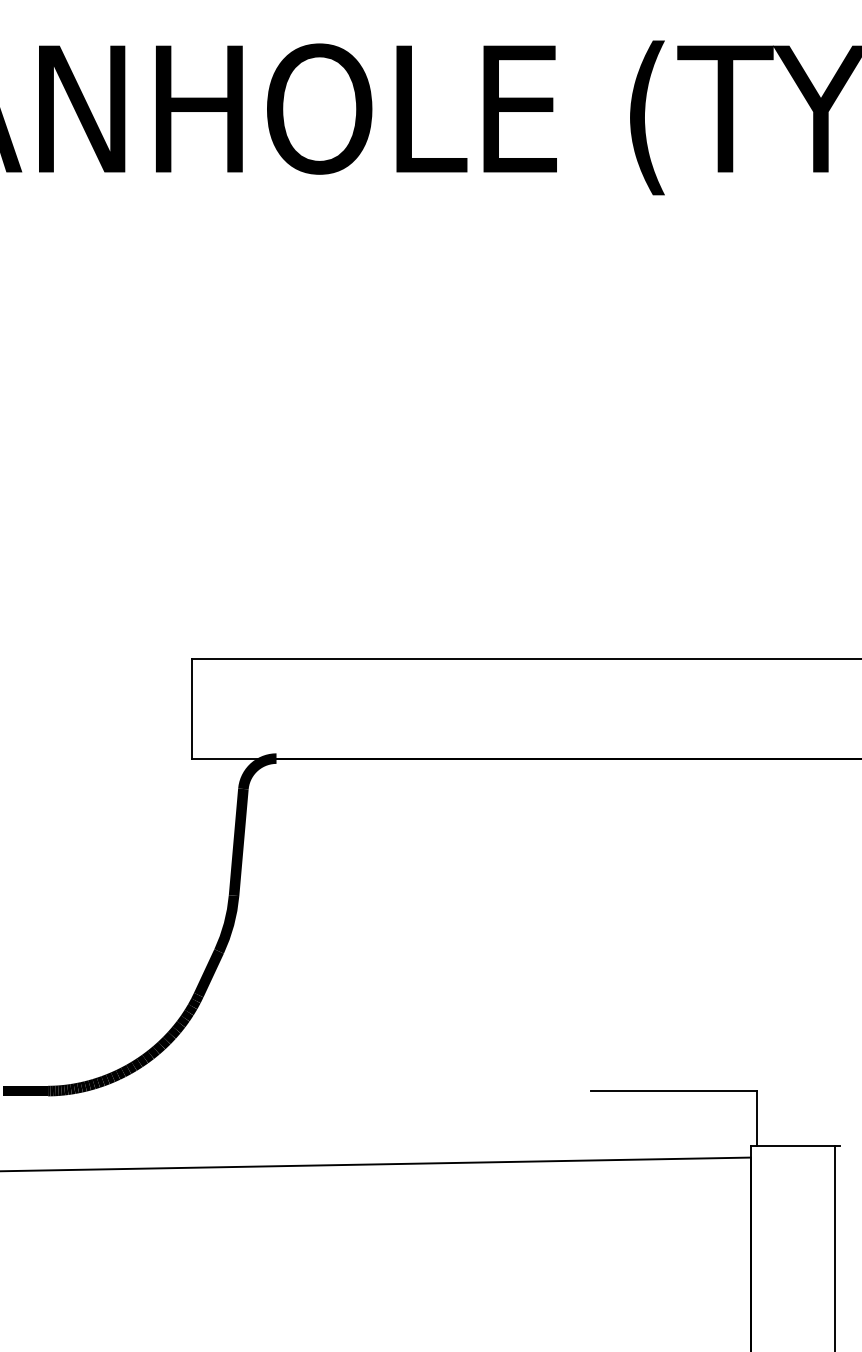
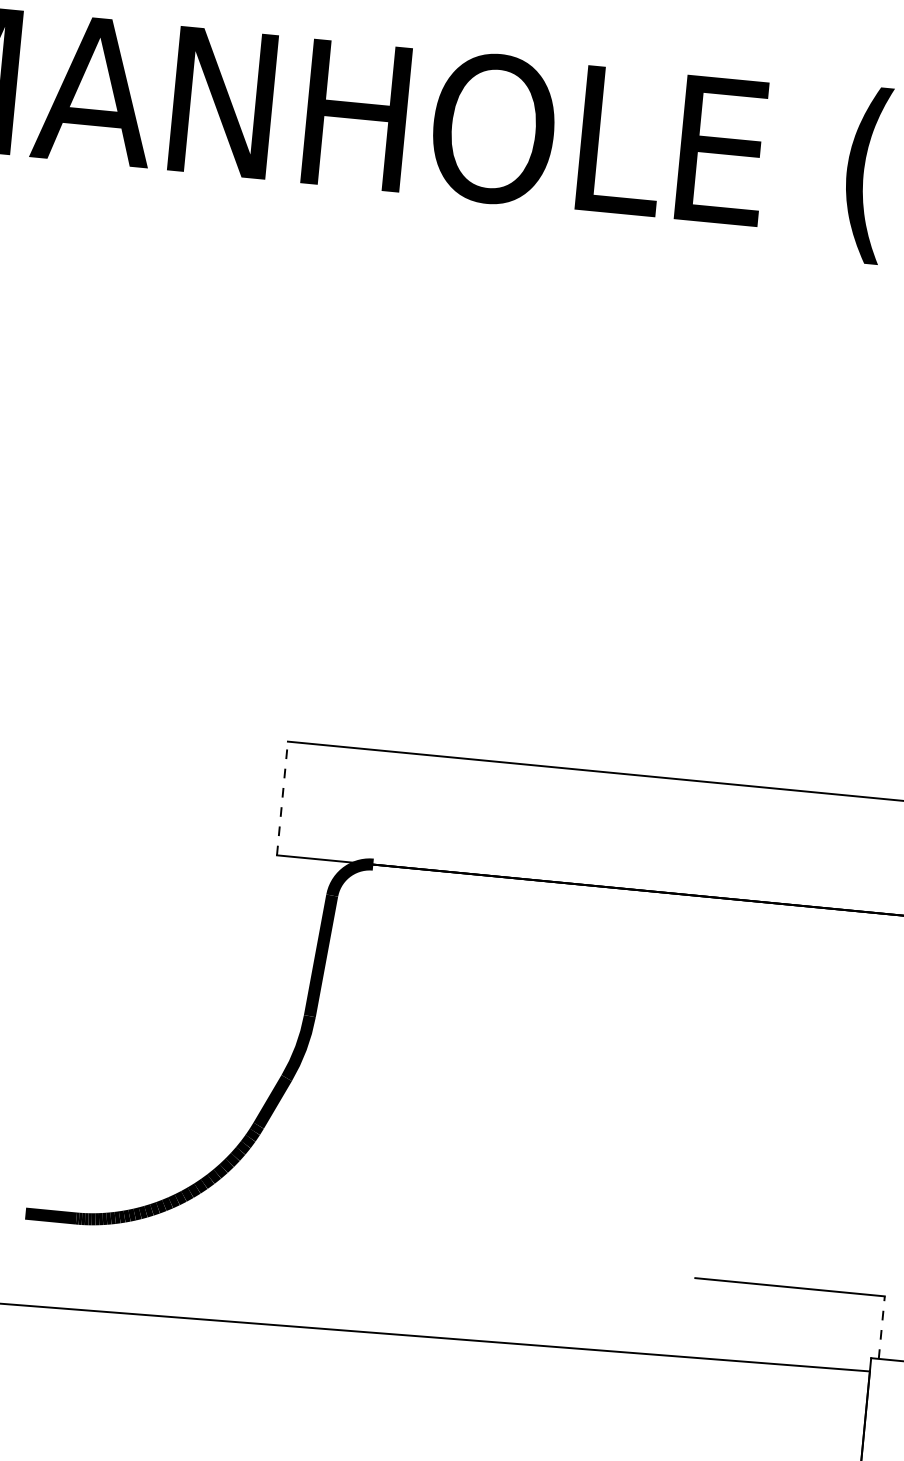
line: (192, 708) -> (283, 798), solid -> dashed
line: (757, 1118) -> (882, 1327), solid -> dashed

